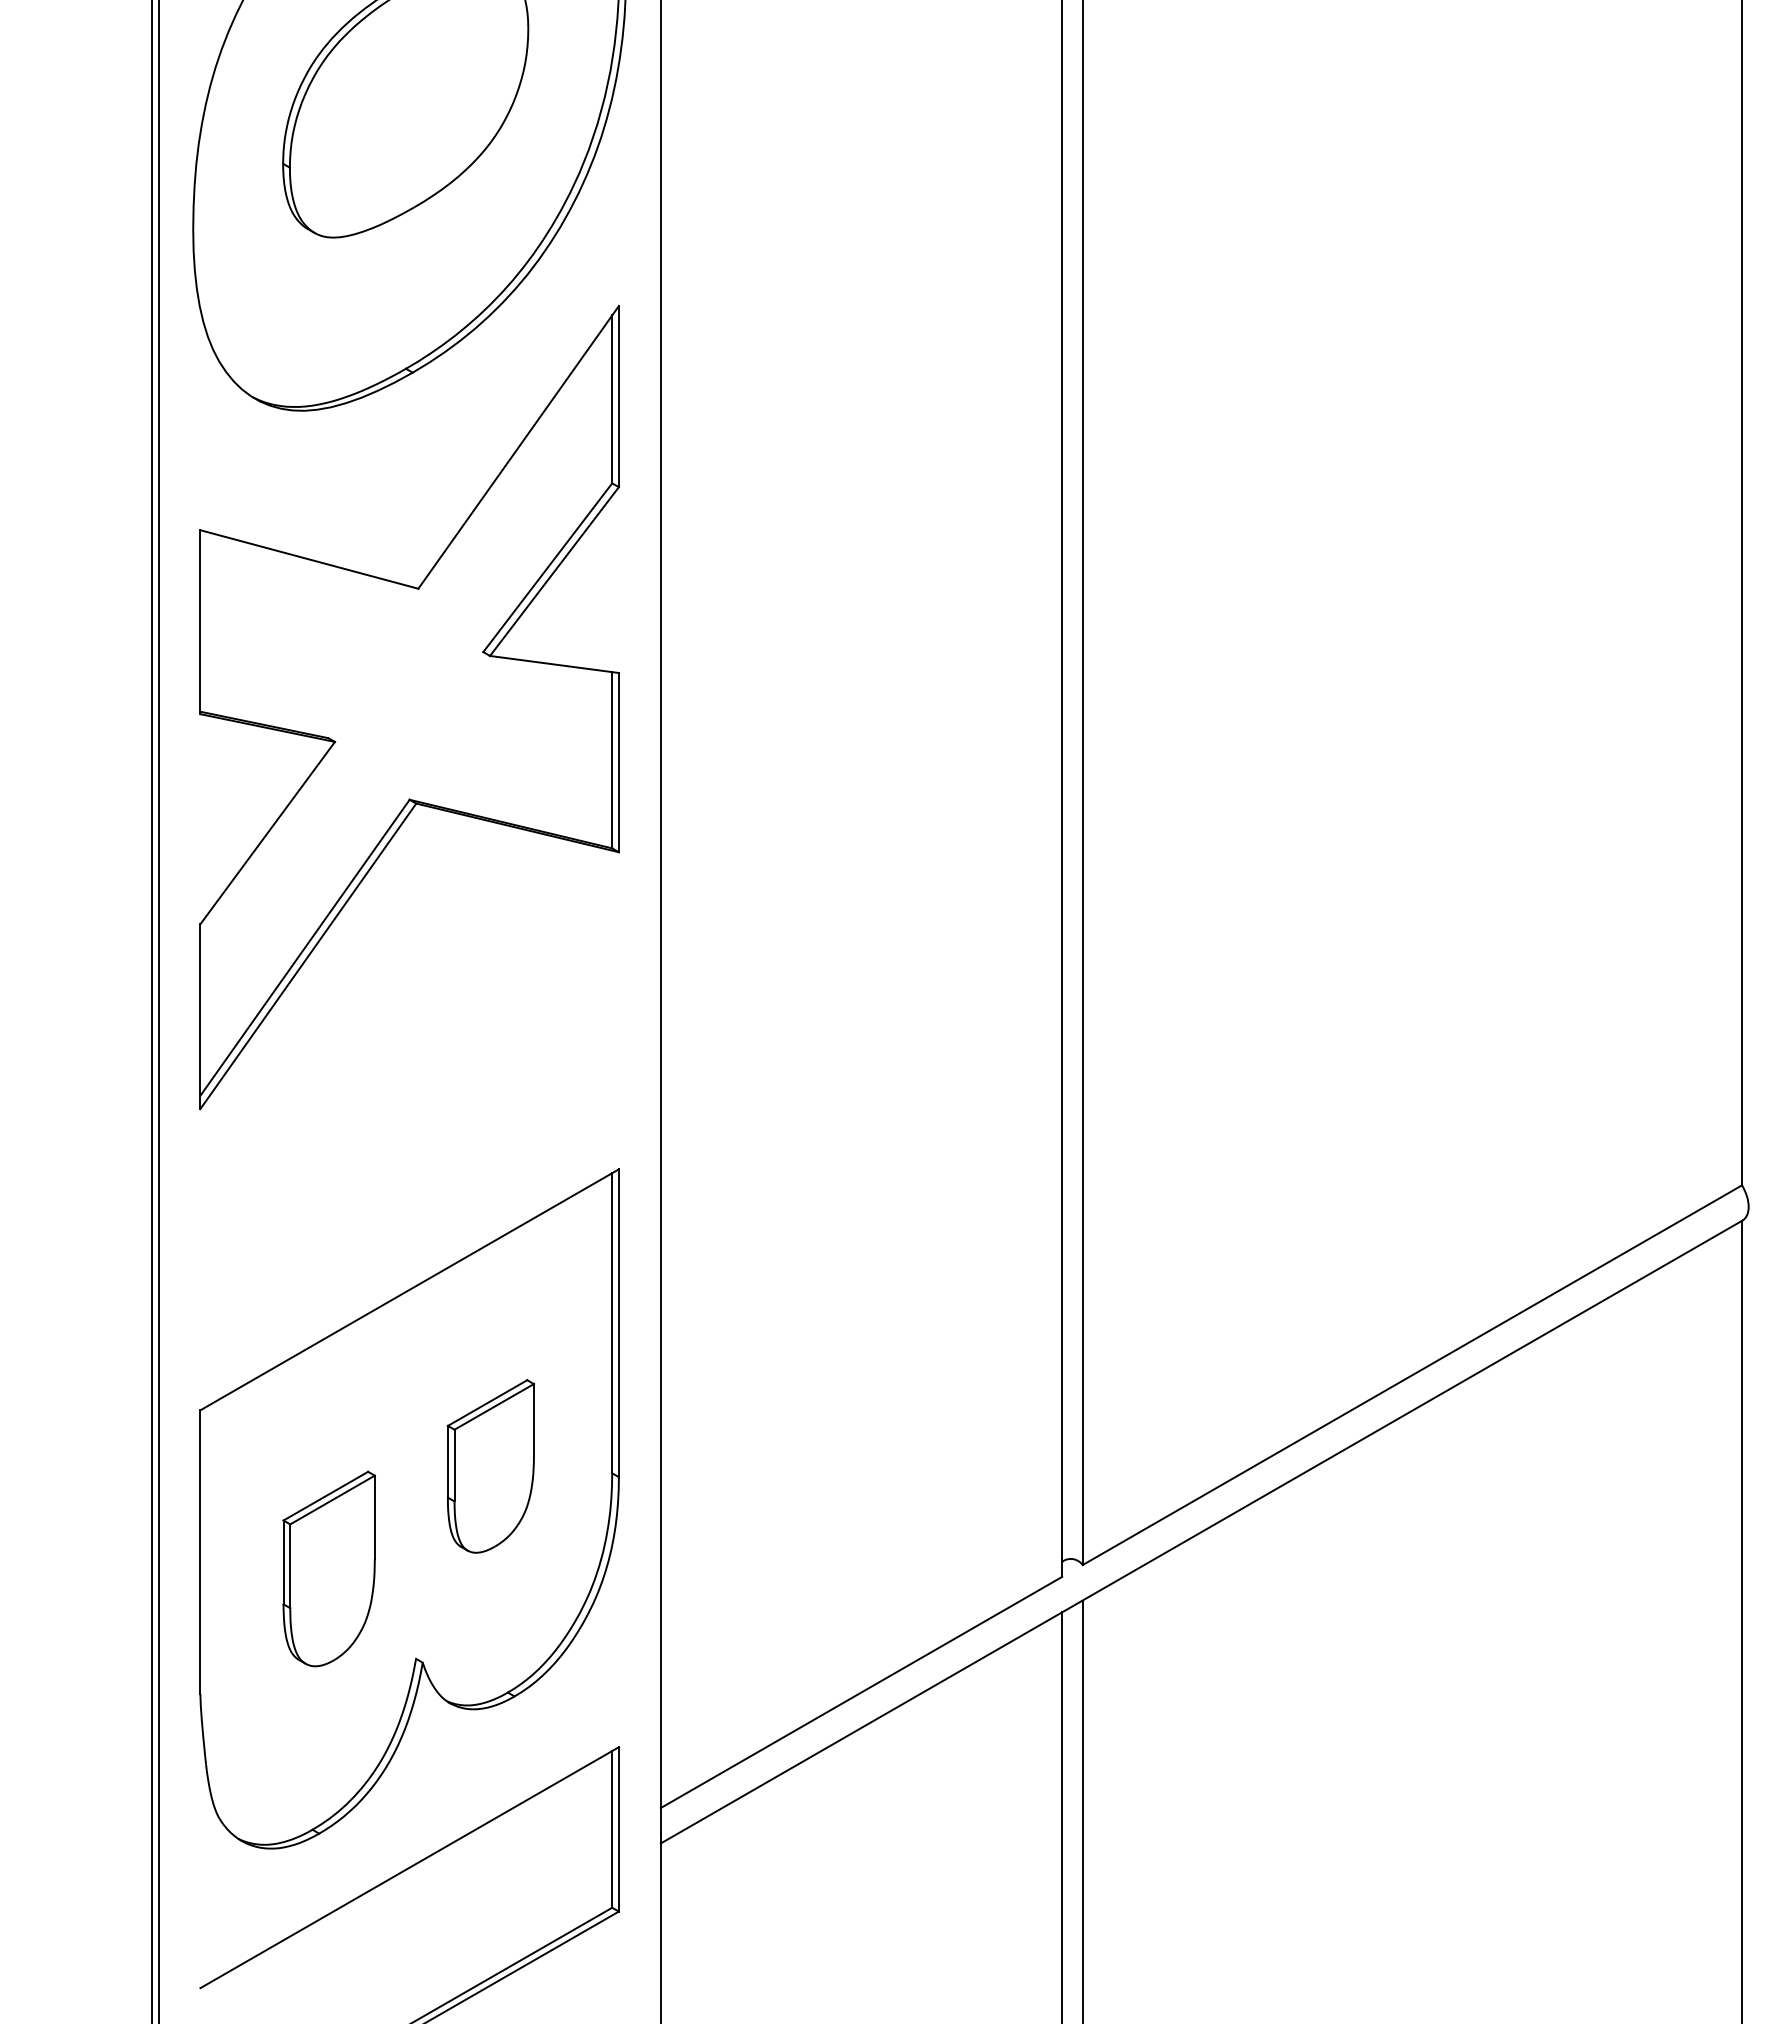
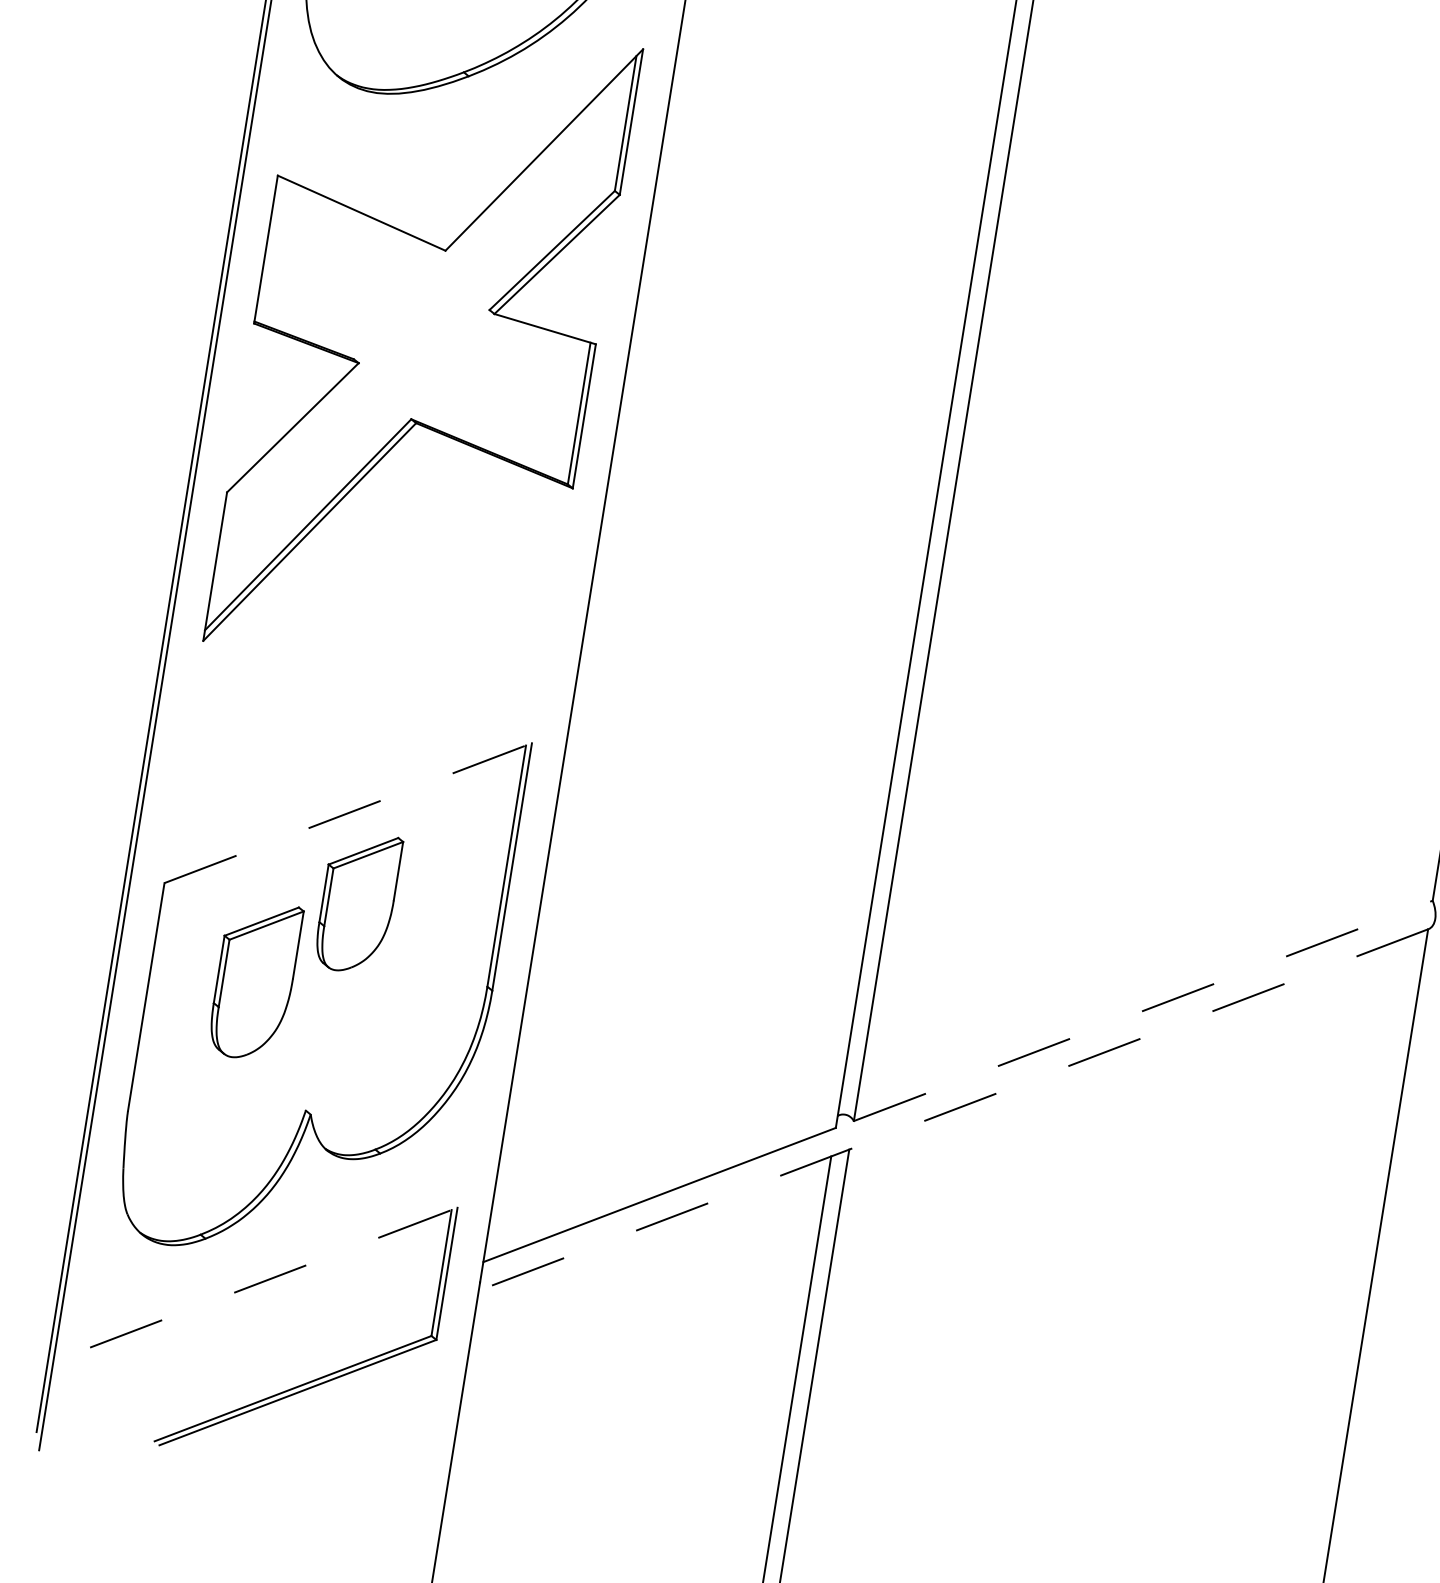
line: (410, 1289) -> (348, 813), solid -> dashed
line: (1412, 1374) -> (1143, 1010), solid -> dashed
part: (490, 1466) -> (357, 902), moved
line: (1201, 1532) -> (953, 1110), solid -> dashed
part: (328, 1568) -> (254, 980), moved
line: (410, 1867) -> (274, 1277), solid -> dashed

